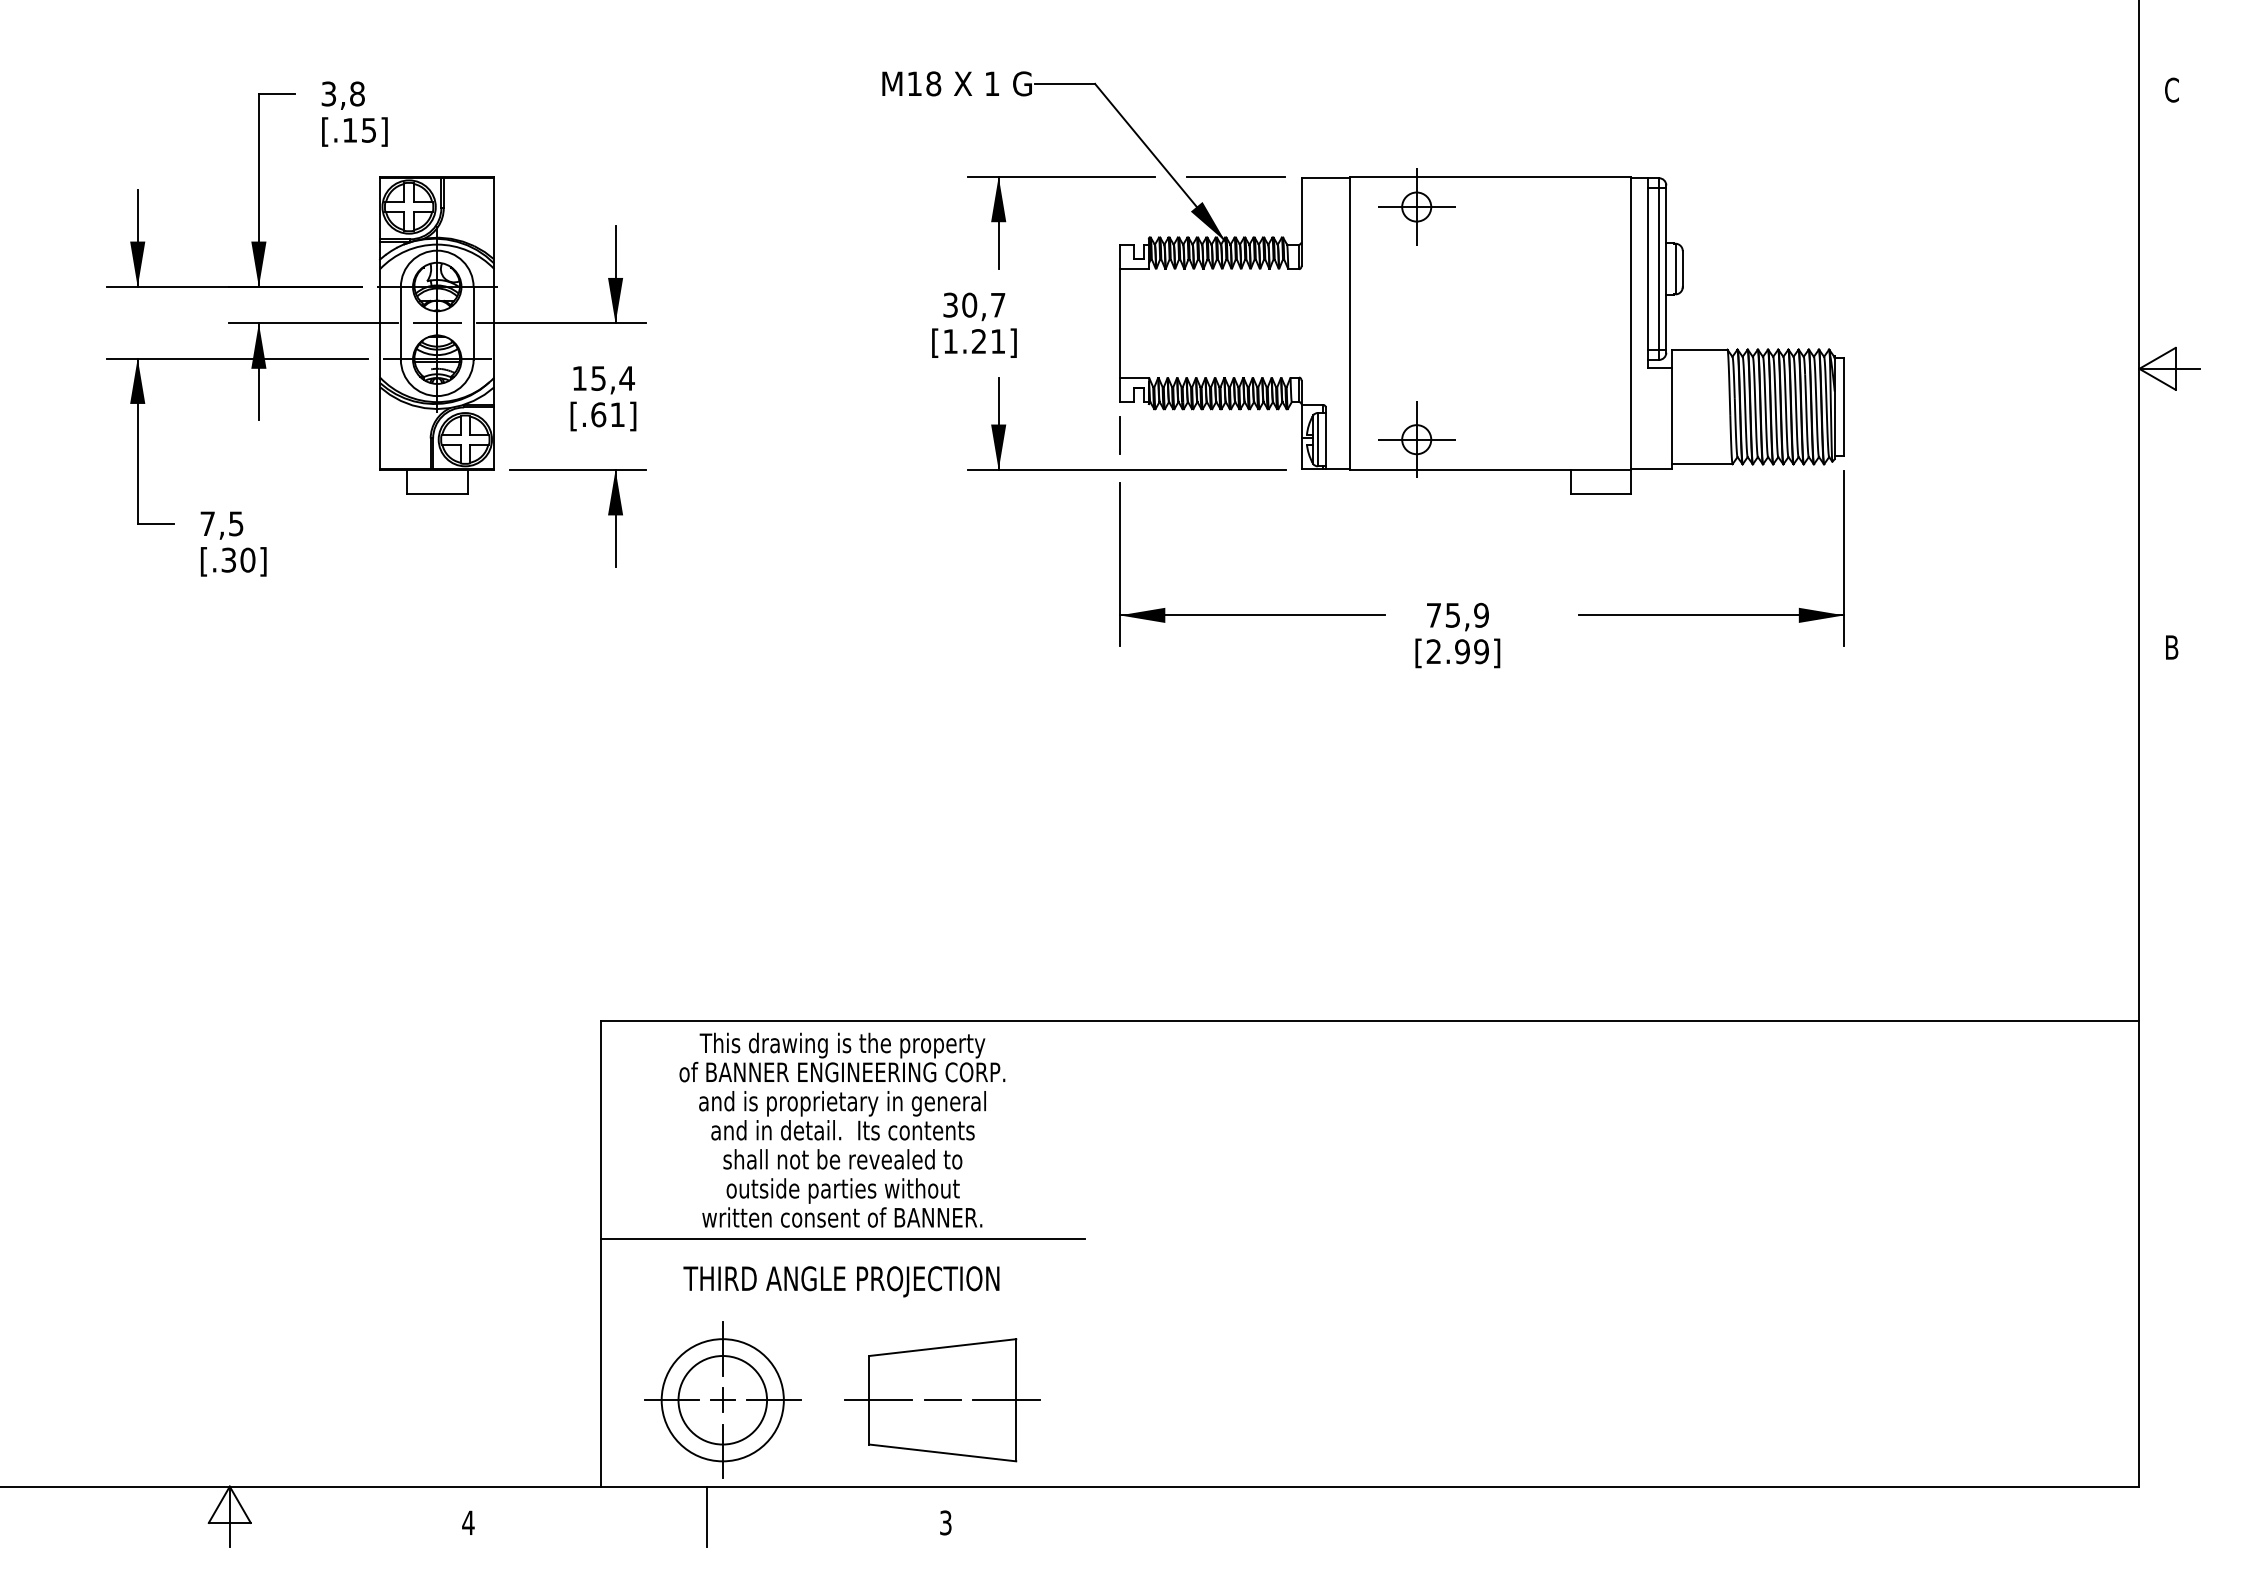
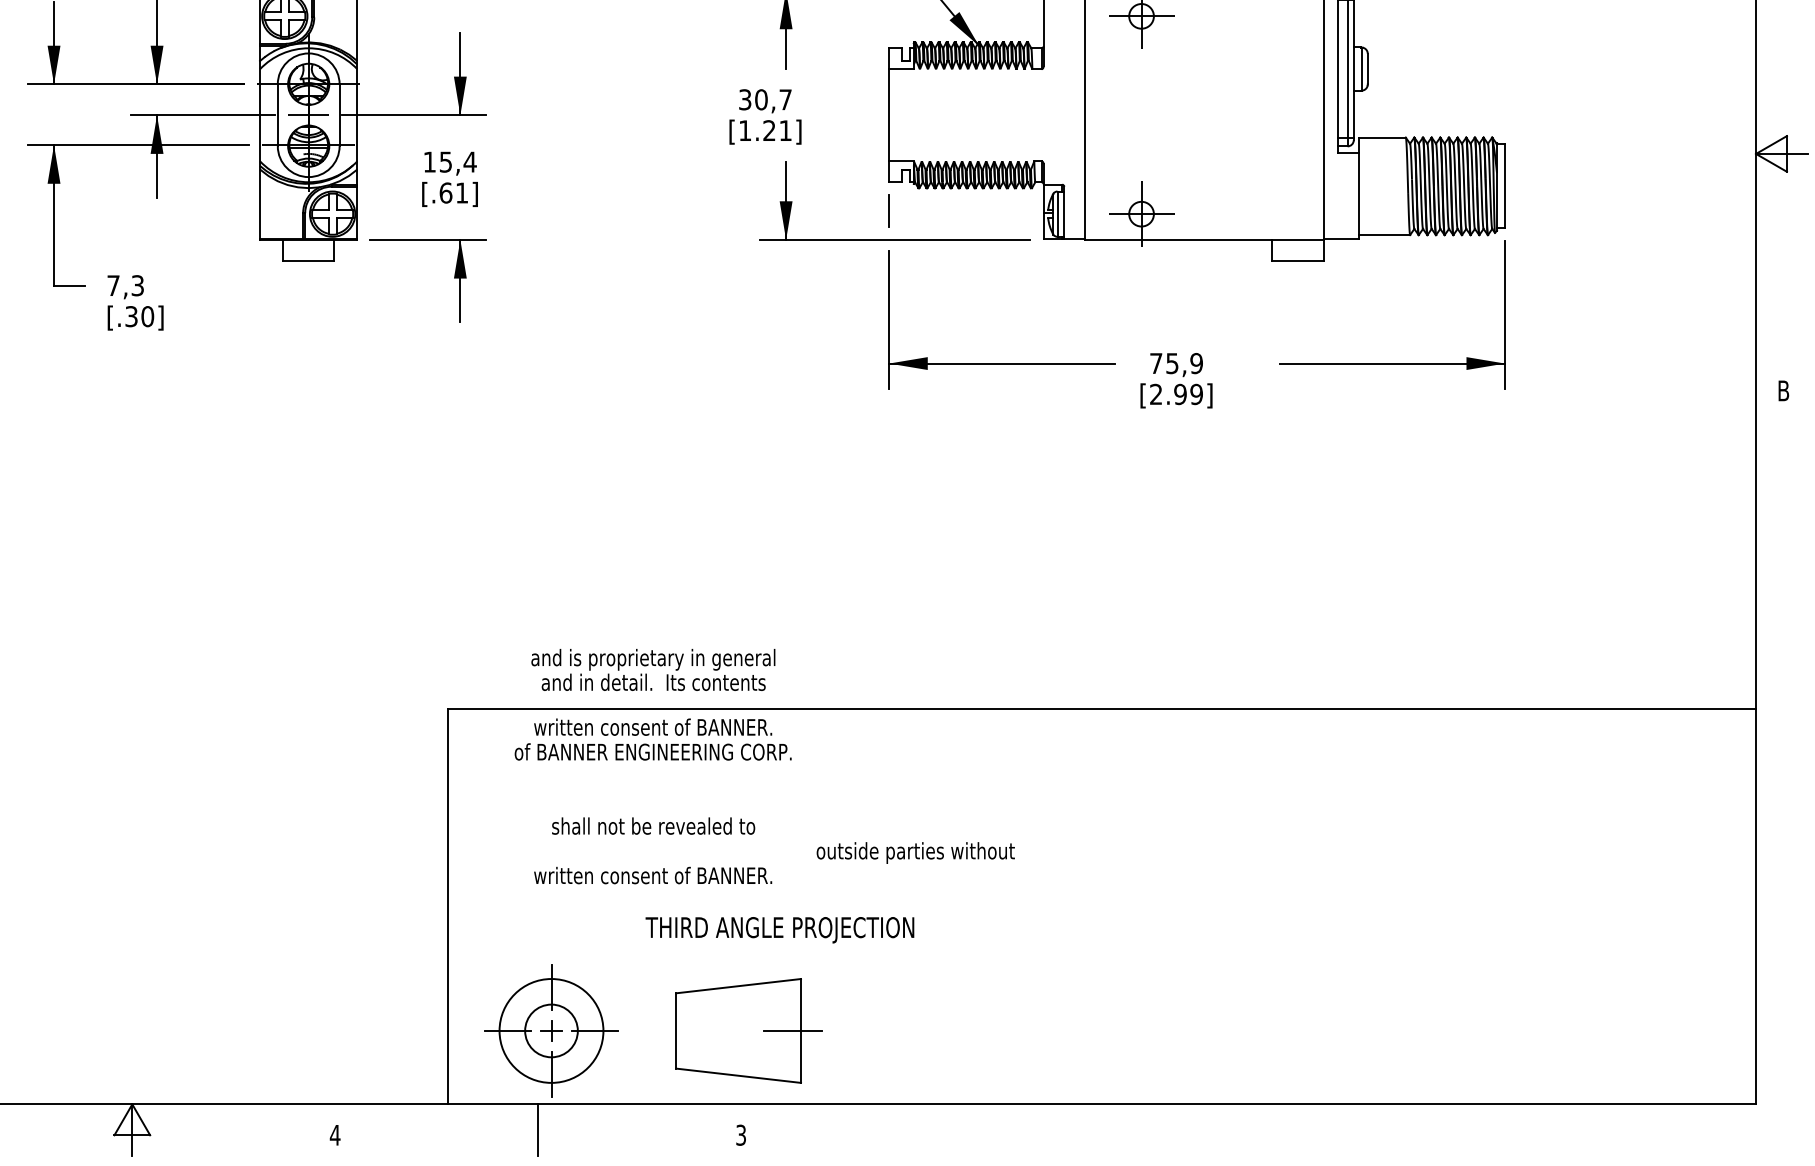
text: (236, 523) -> (138, 285), 7,5 -> 7,3
text: (842, 1045) -> (653, 729), This drawing is the property -> written consent of BANNER.
text: (842, 1115) -> (653, 669), moved
text: (842, 1190) -> (915, 852), moved
line: (842, 1239) -> (653, 894), removed
text: (841, 1281) -> (779, 929), moved
circle: (722, 1399) -> (551, 1030), size x0.7
line: (878, 1400) -> (683, 1031), removed
line: (942, 1400) -> (738, 1031), removed

